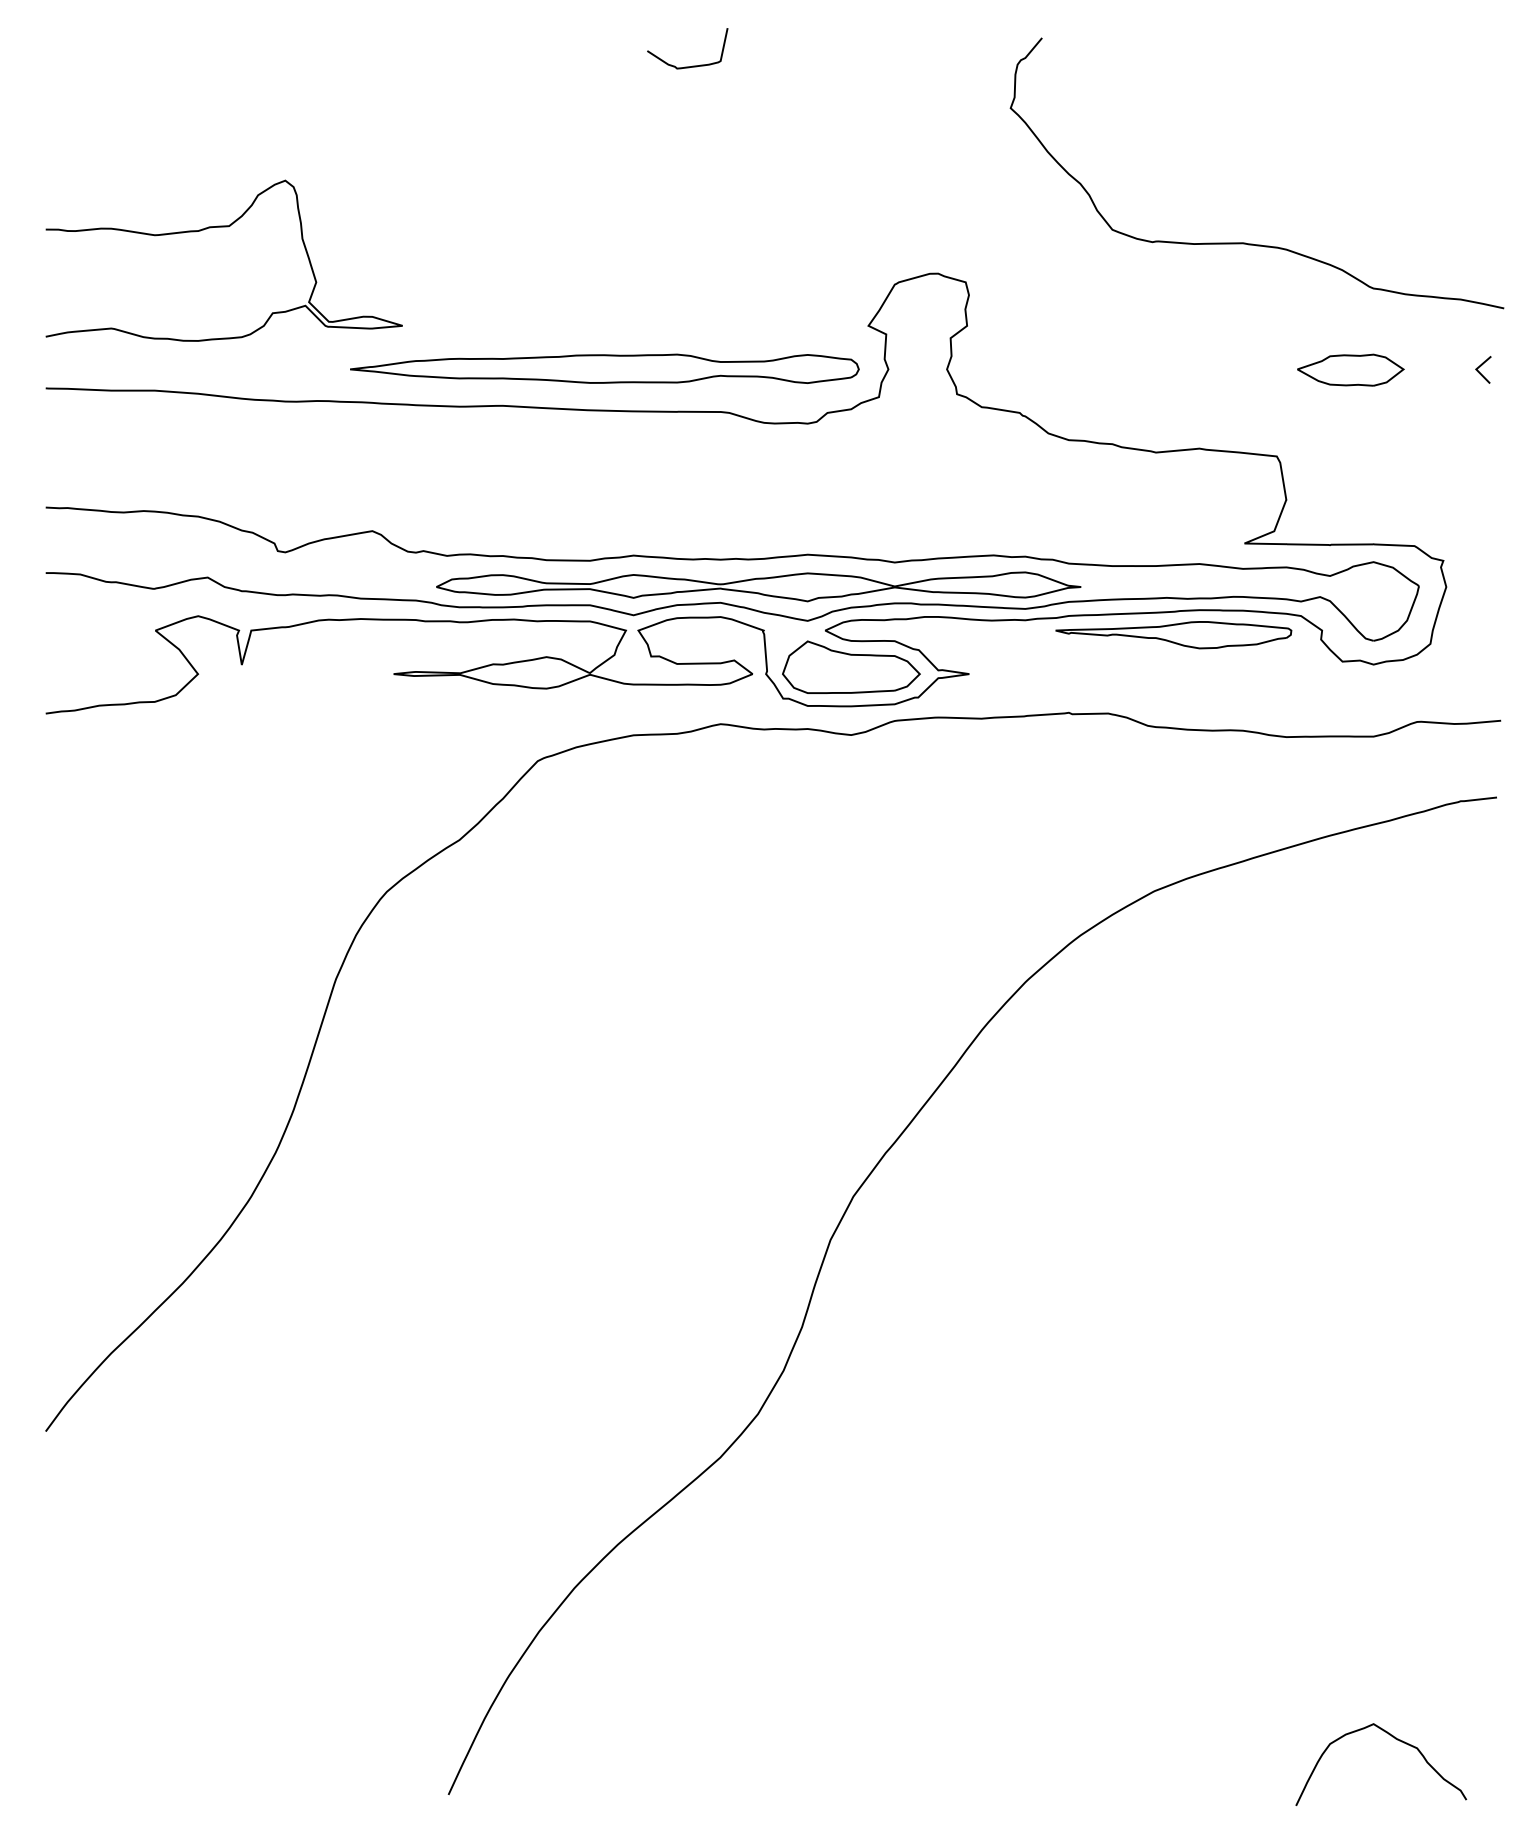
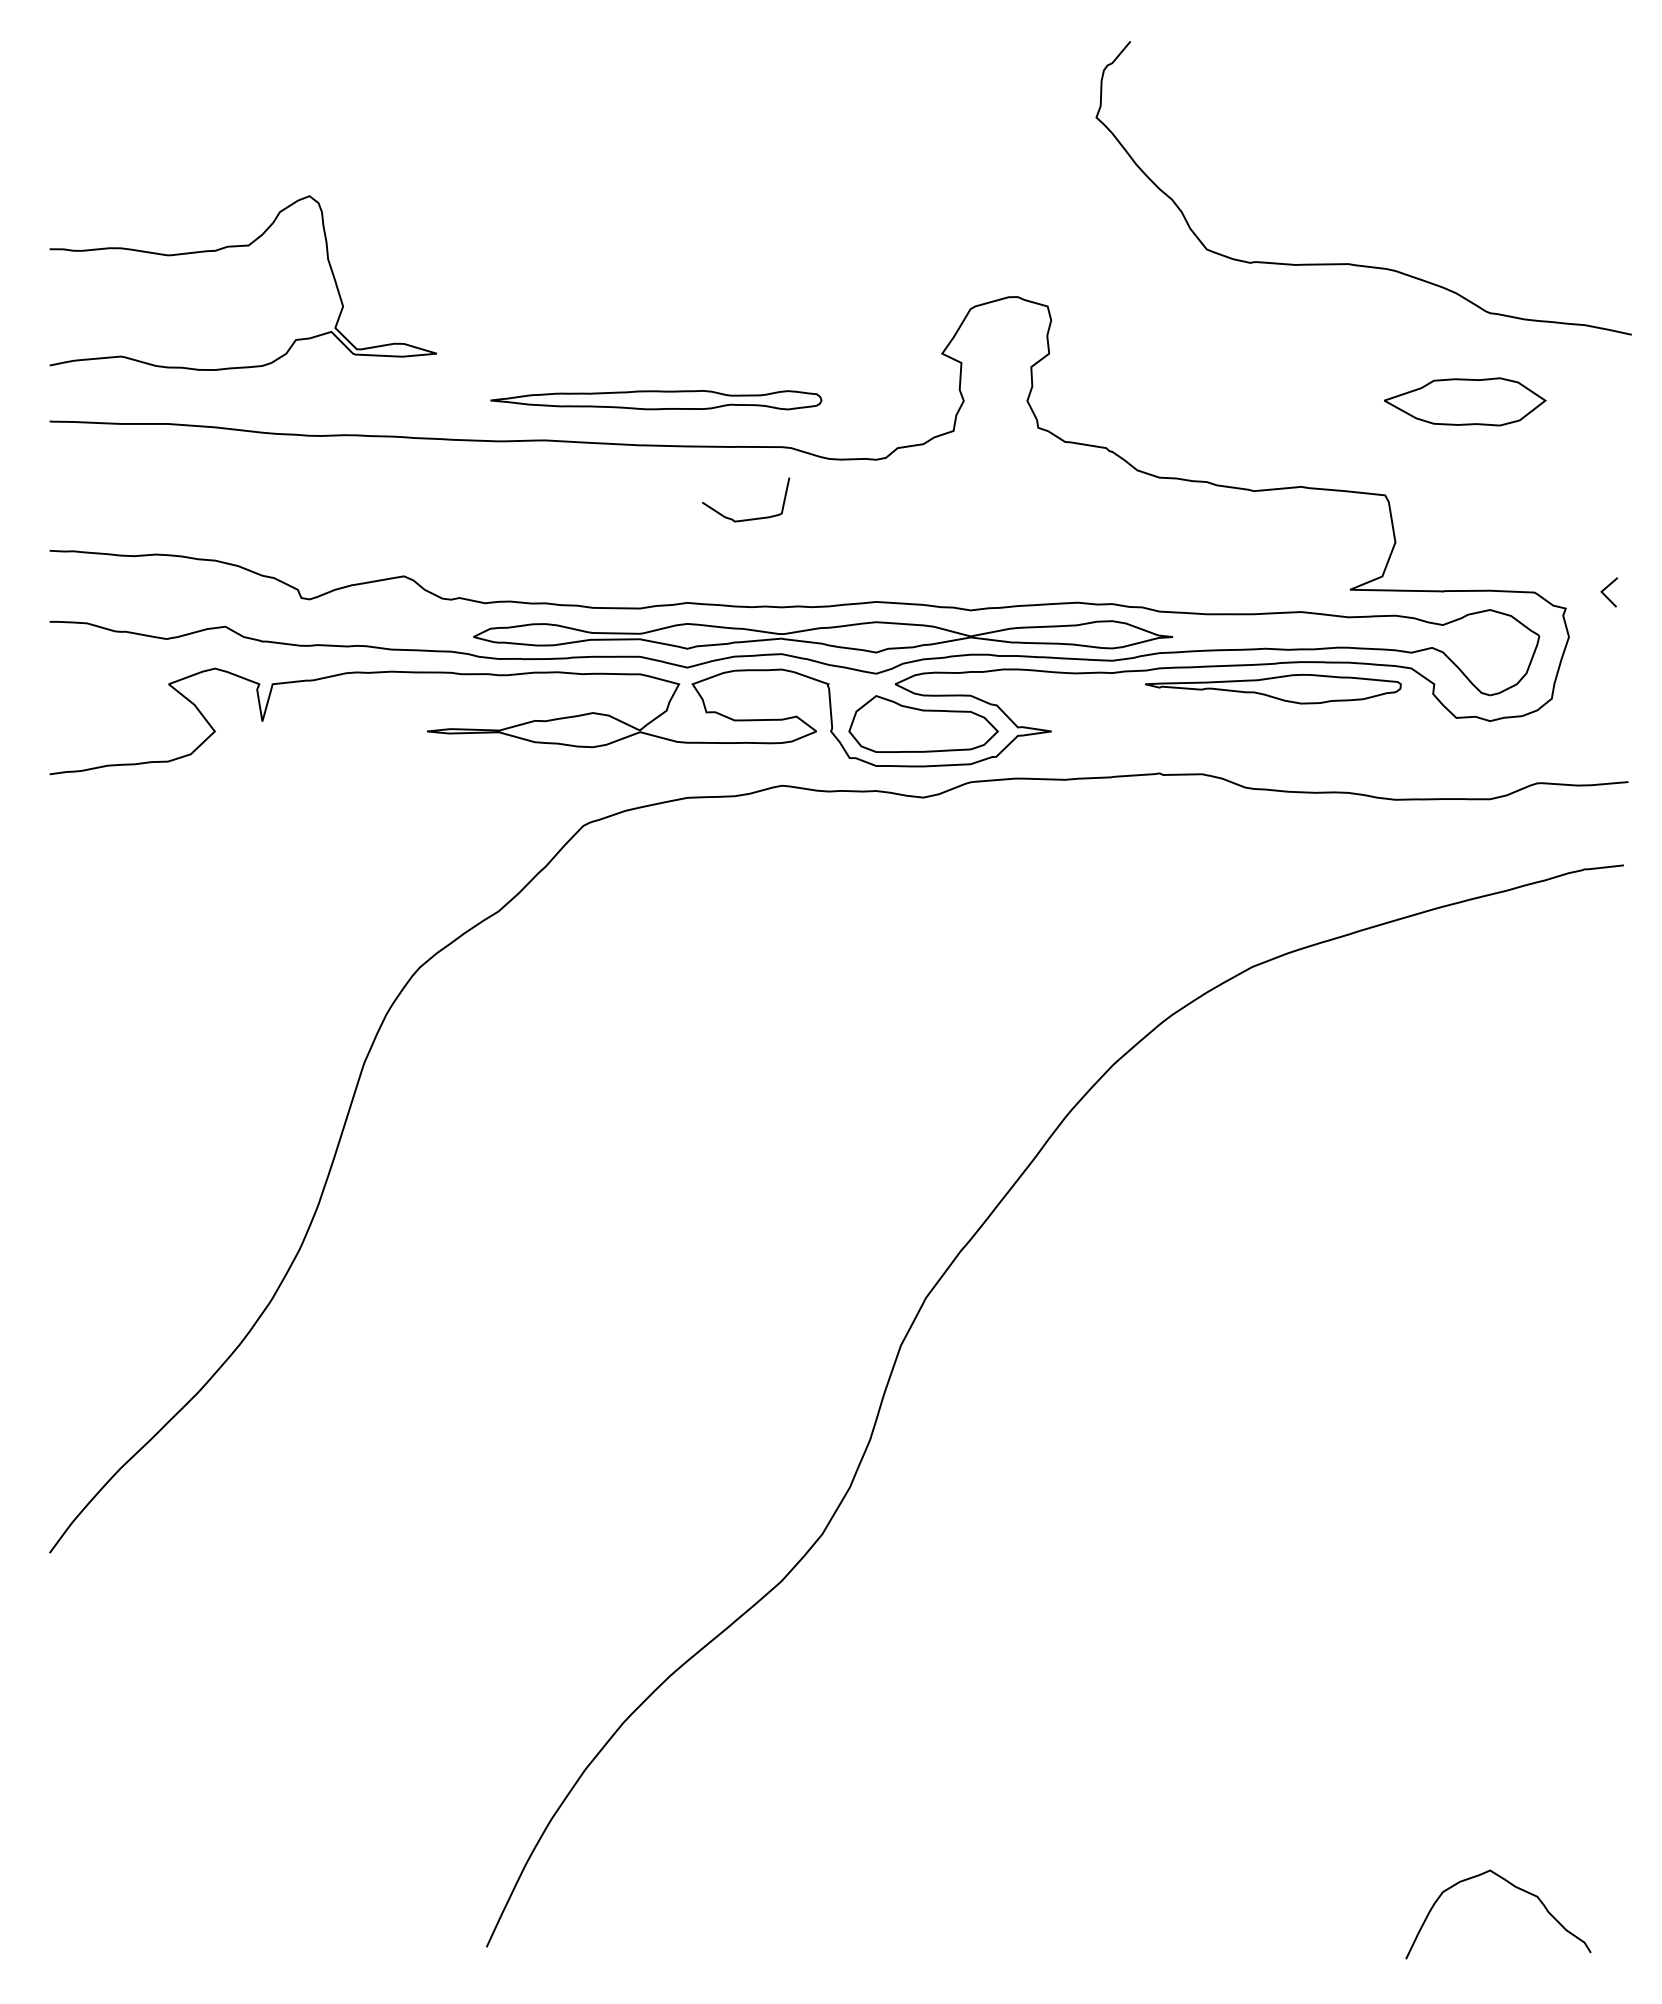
curve: (692, 65) -> (751, 518), moved
line: (1481, 366) -> (1607, 588), moved
part: (604, 368) -> (655, 399), size x0.6
part: (1350, 369) -> (1465, 401), size x1.4

